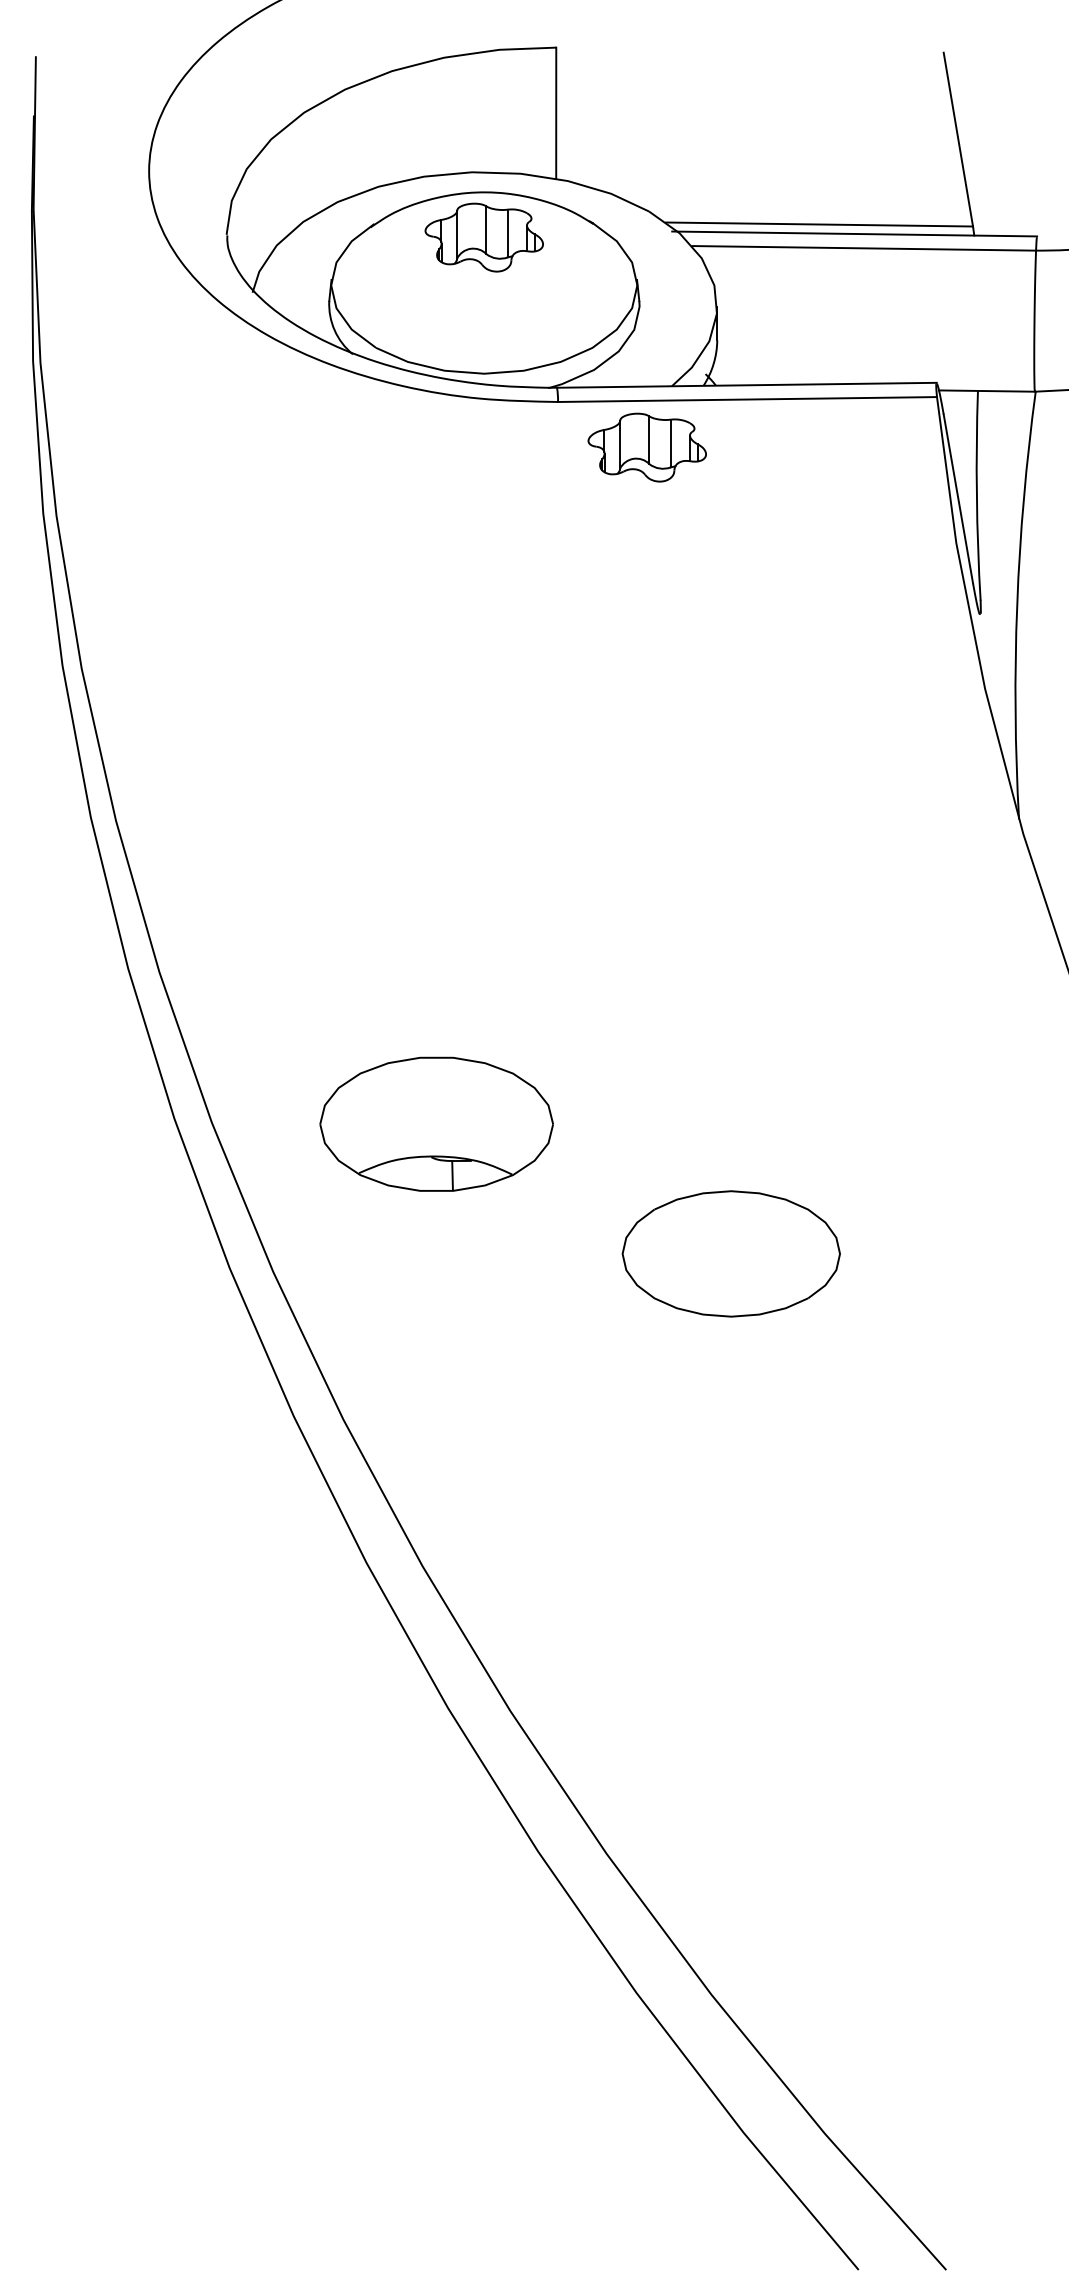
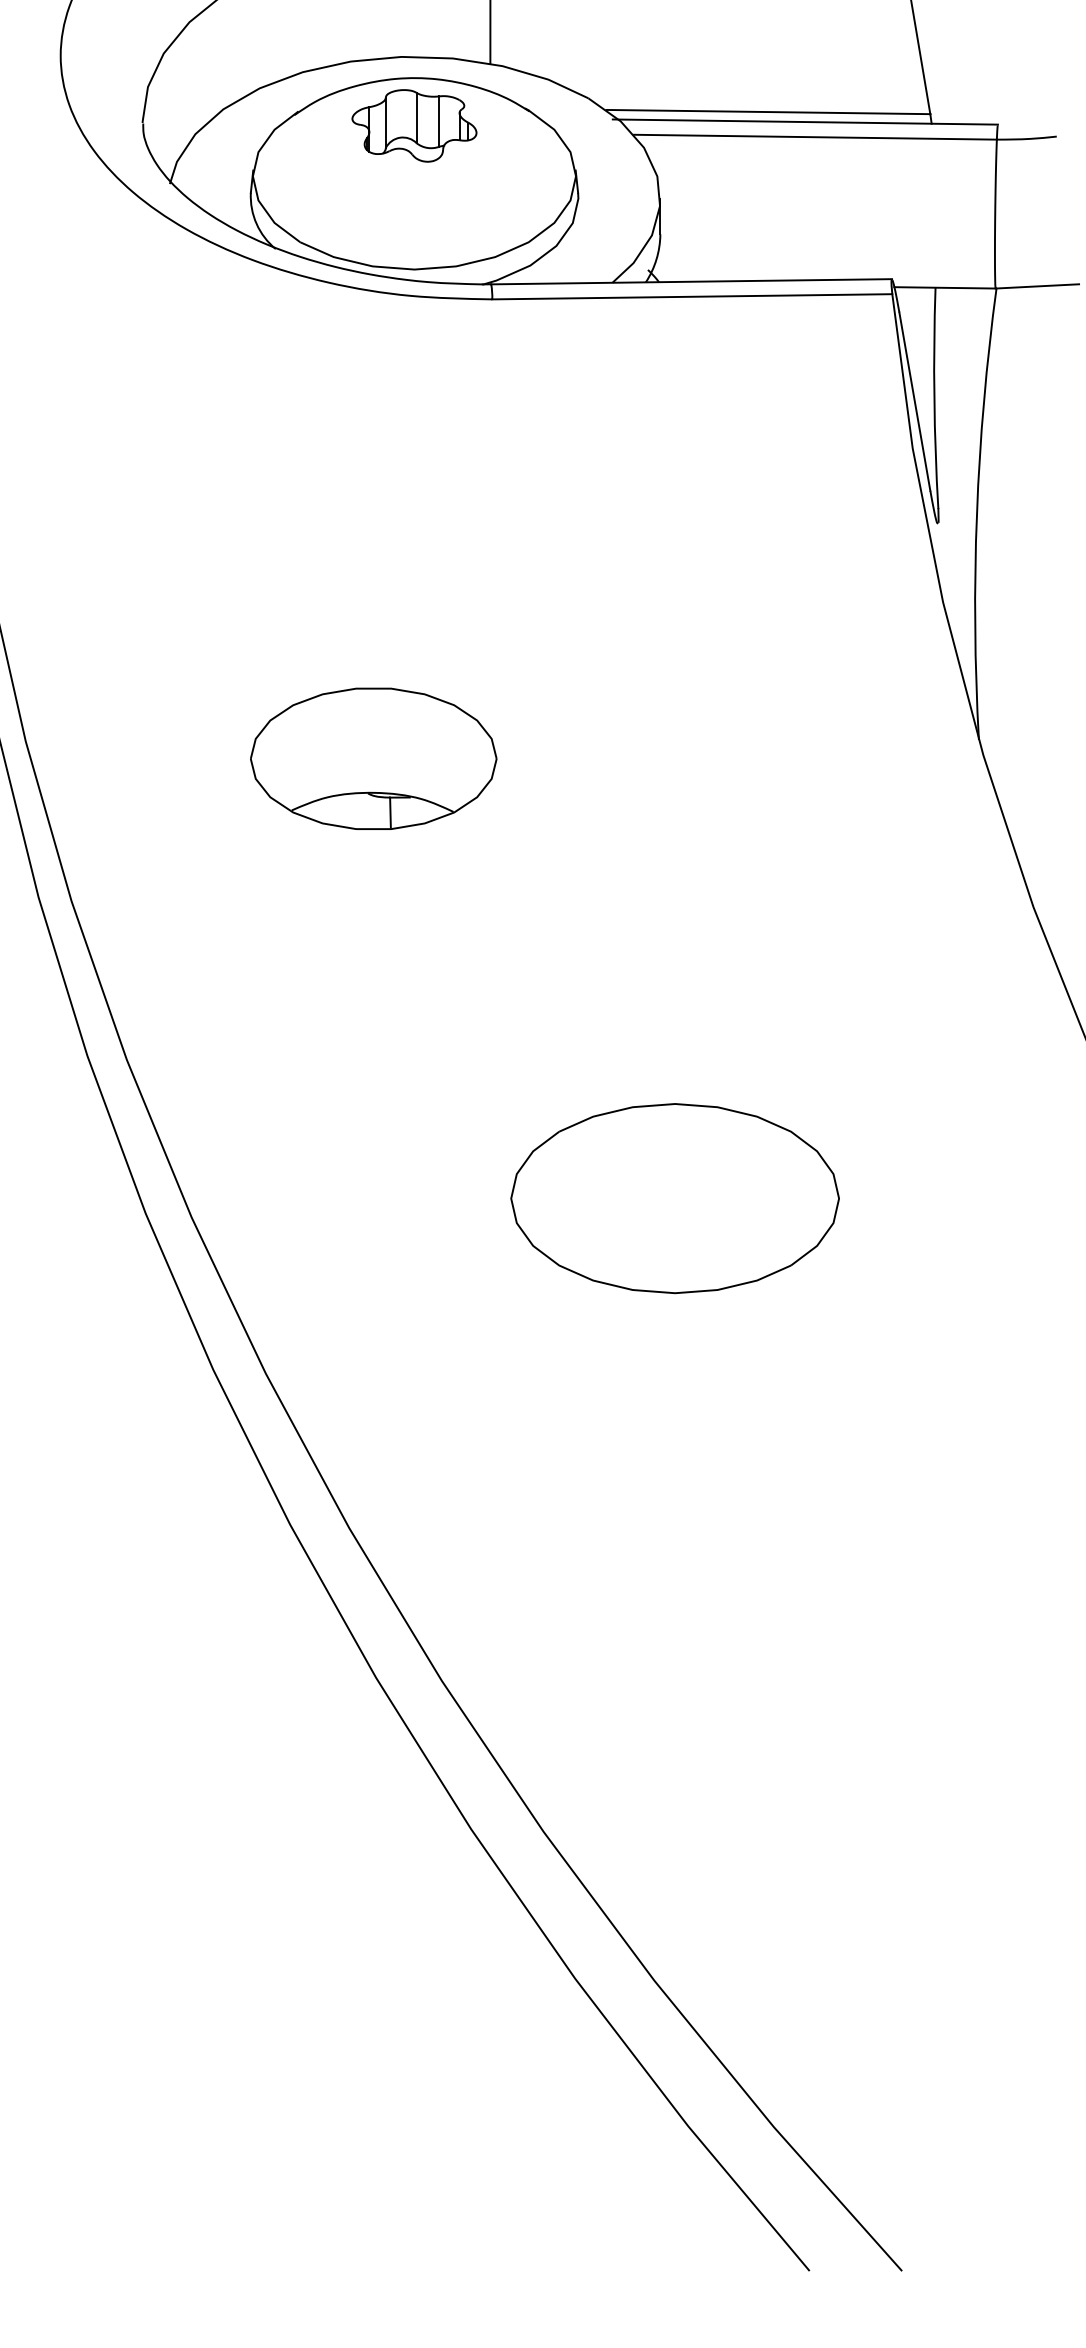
part: (646, 447) -> (585, 347), removed
part: (436, 1123) -> (373, 758), moved
part: (731, 1253) -> (675, 1198), size x1.43

